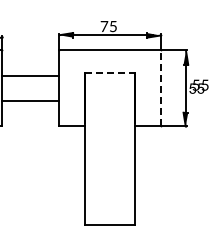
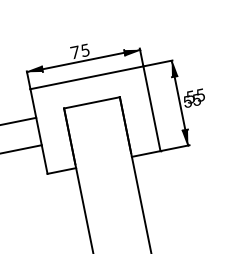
line: (110, 72) -> (92, 102), dashed -> solid
line: (160, 87) -> (151, 107), dashed -> solid

